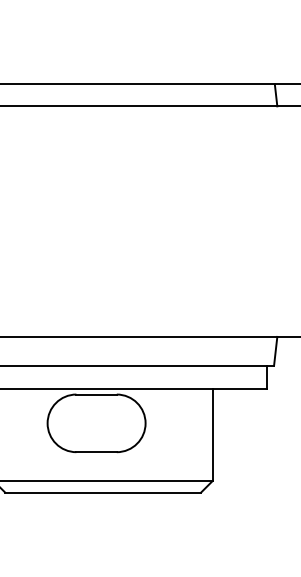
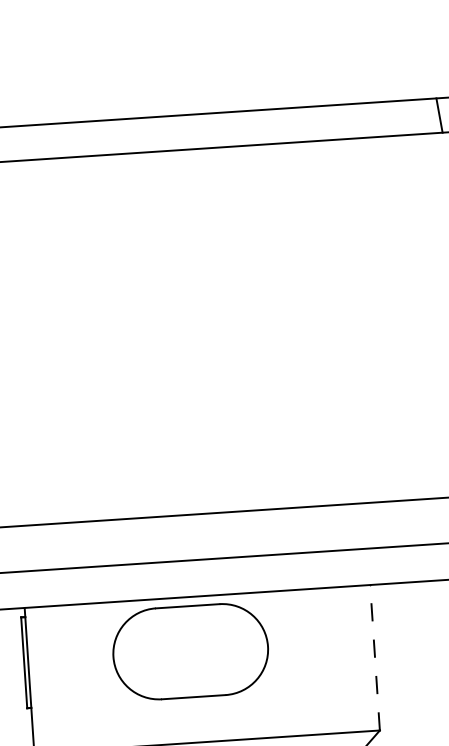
line: (212, 434) -> (374, 657), solid -> dashed

